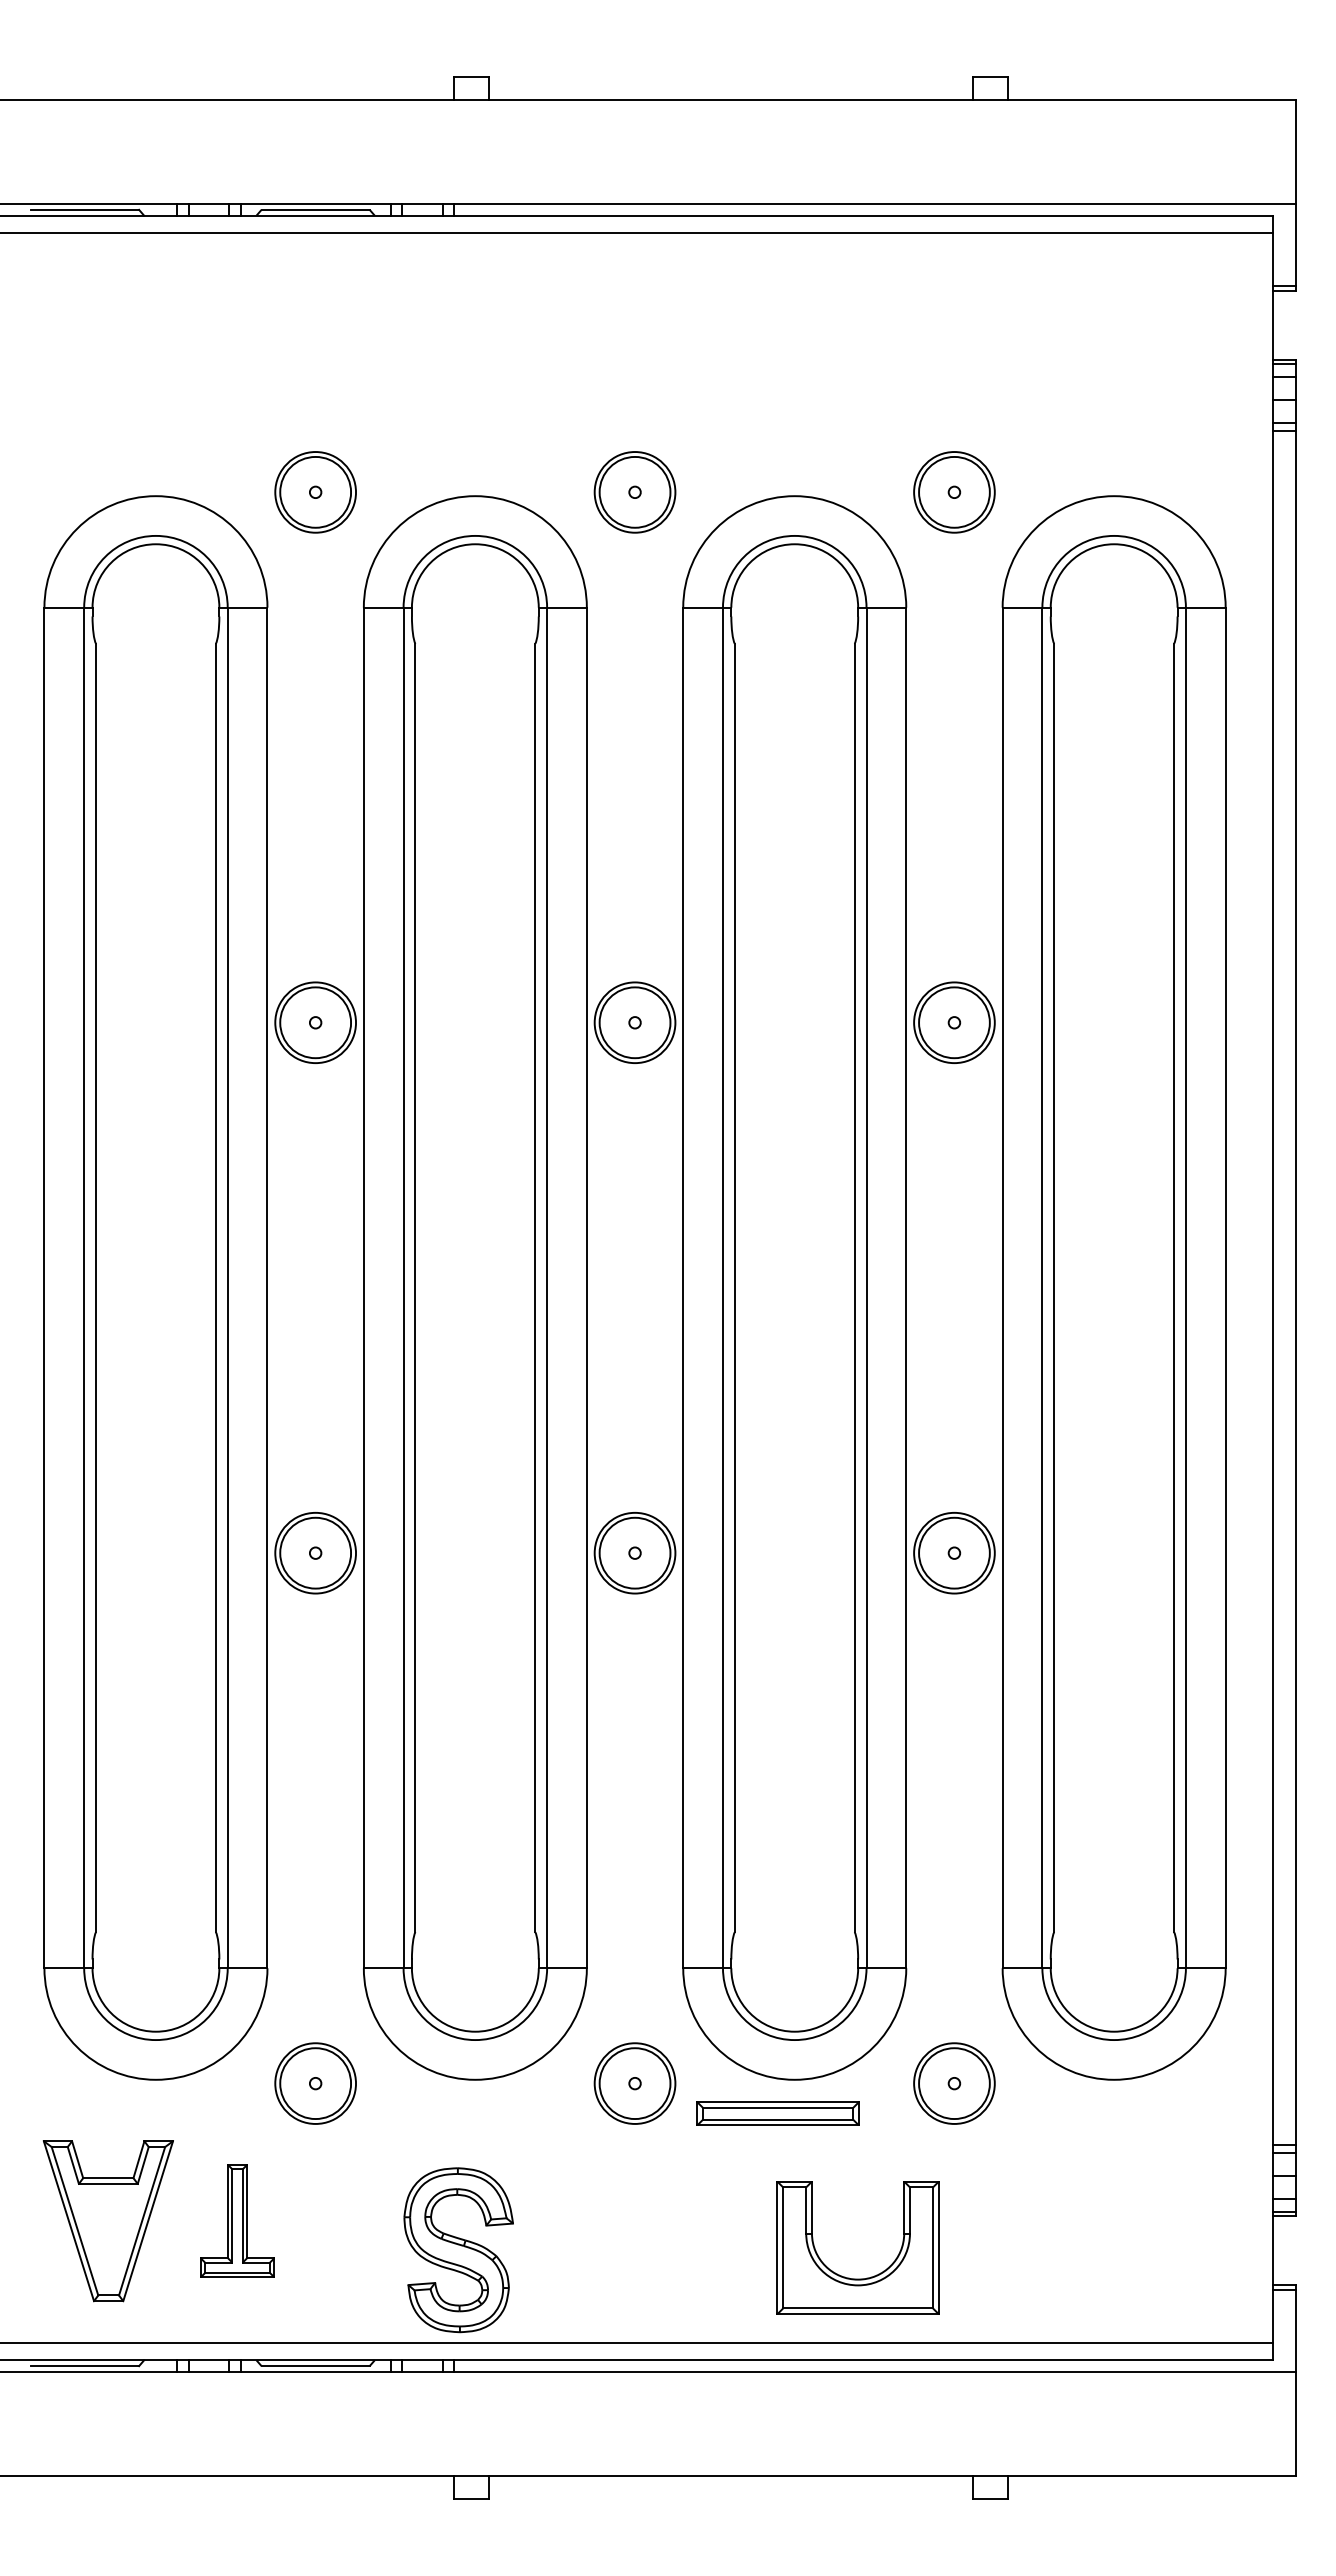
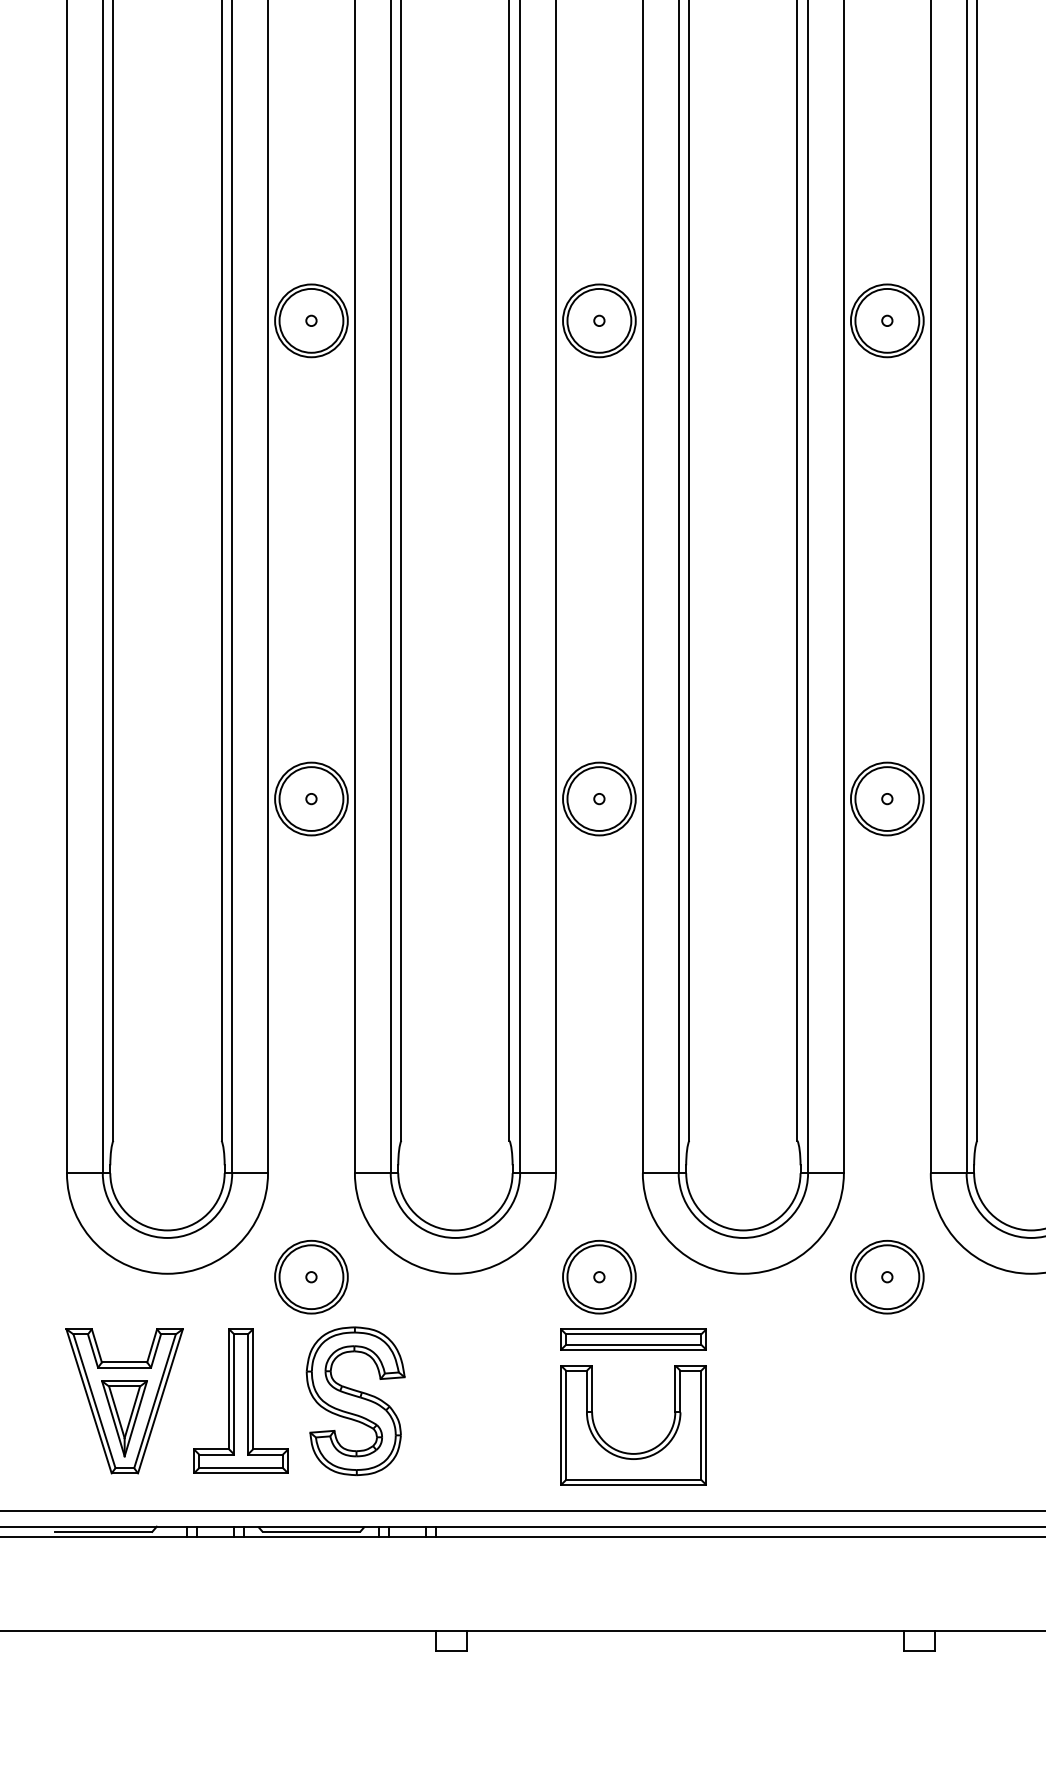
part: (777, 2113) -> (633, 1339), moved
part: (237, 2220) -> (241, 1400), size x1.43
part: (108, 2240) -> (124, 1418), added
part: (458, 2250) -> (355, 1401), moved
part: (857, 2278) -> (633, 1452), moved

